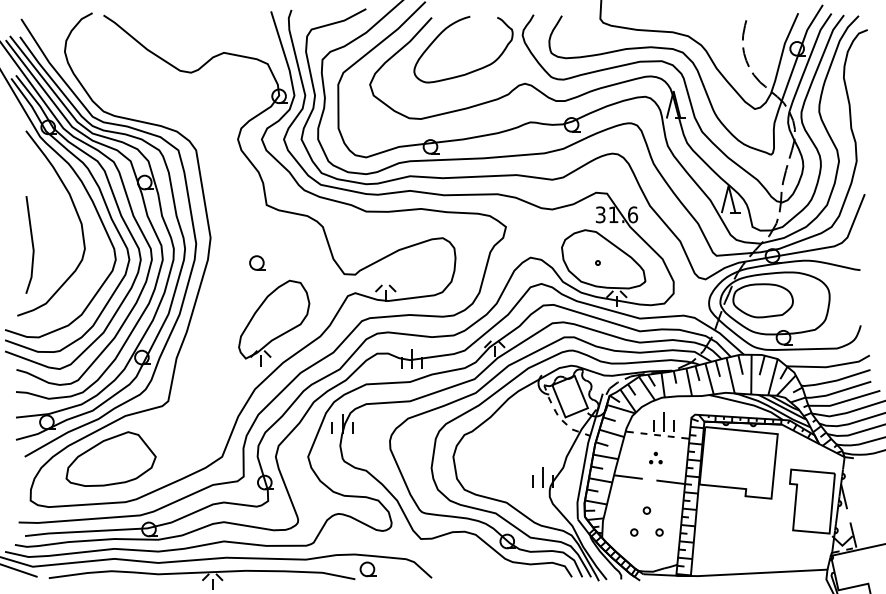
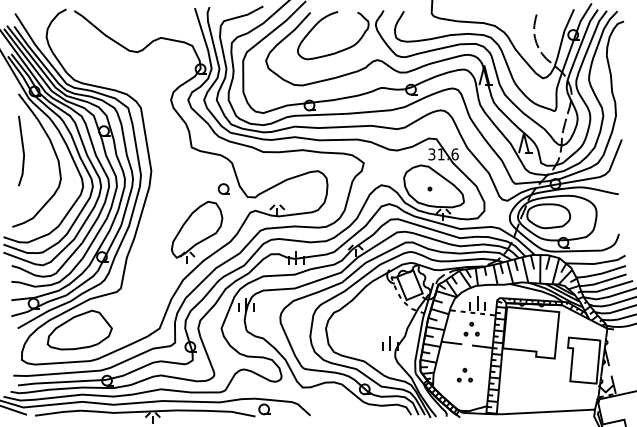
line: (31, 244) -> (22, 150), moved
part: (256, 262) -> (223, 188), moved
part: (655, 458) -> (471, 329), size x1.67
part: (645, 522) -> (464, 375), size x0.62

